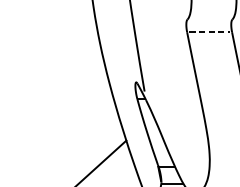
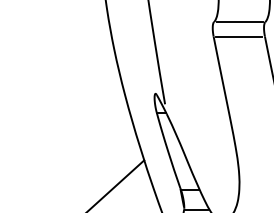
line: (209, 19) -> (239, 22), added
line: (209, 32) -> (239, 36), dashed -> solid

